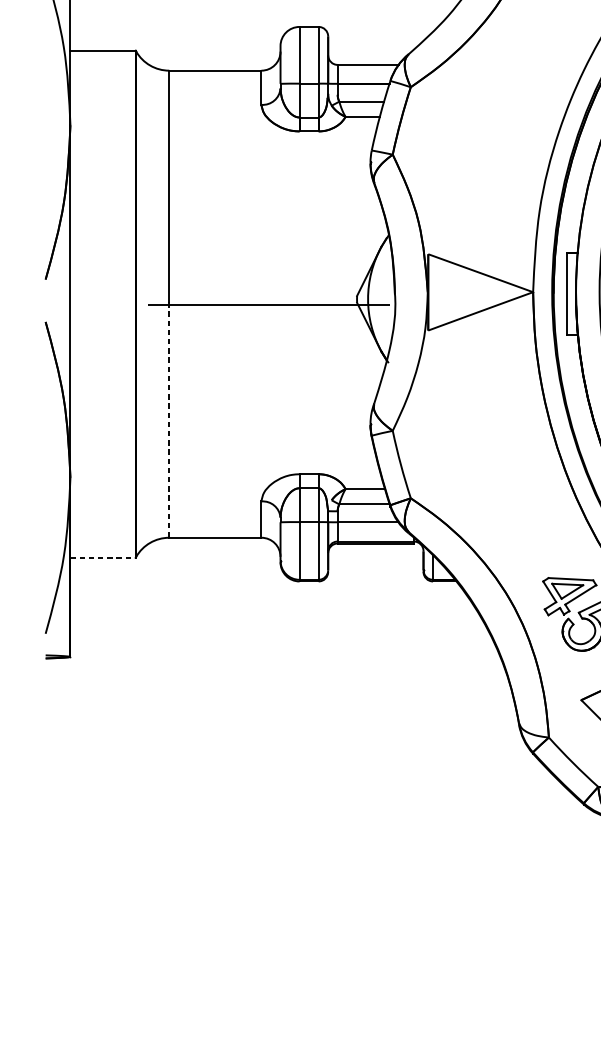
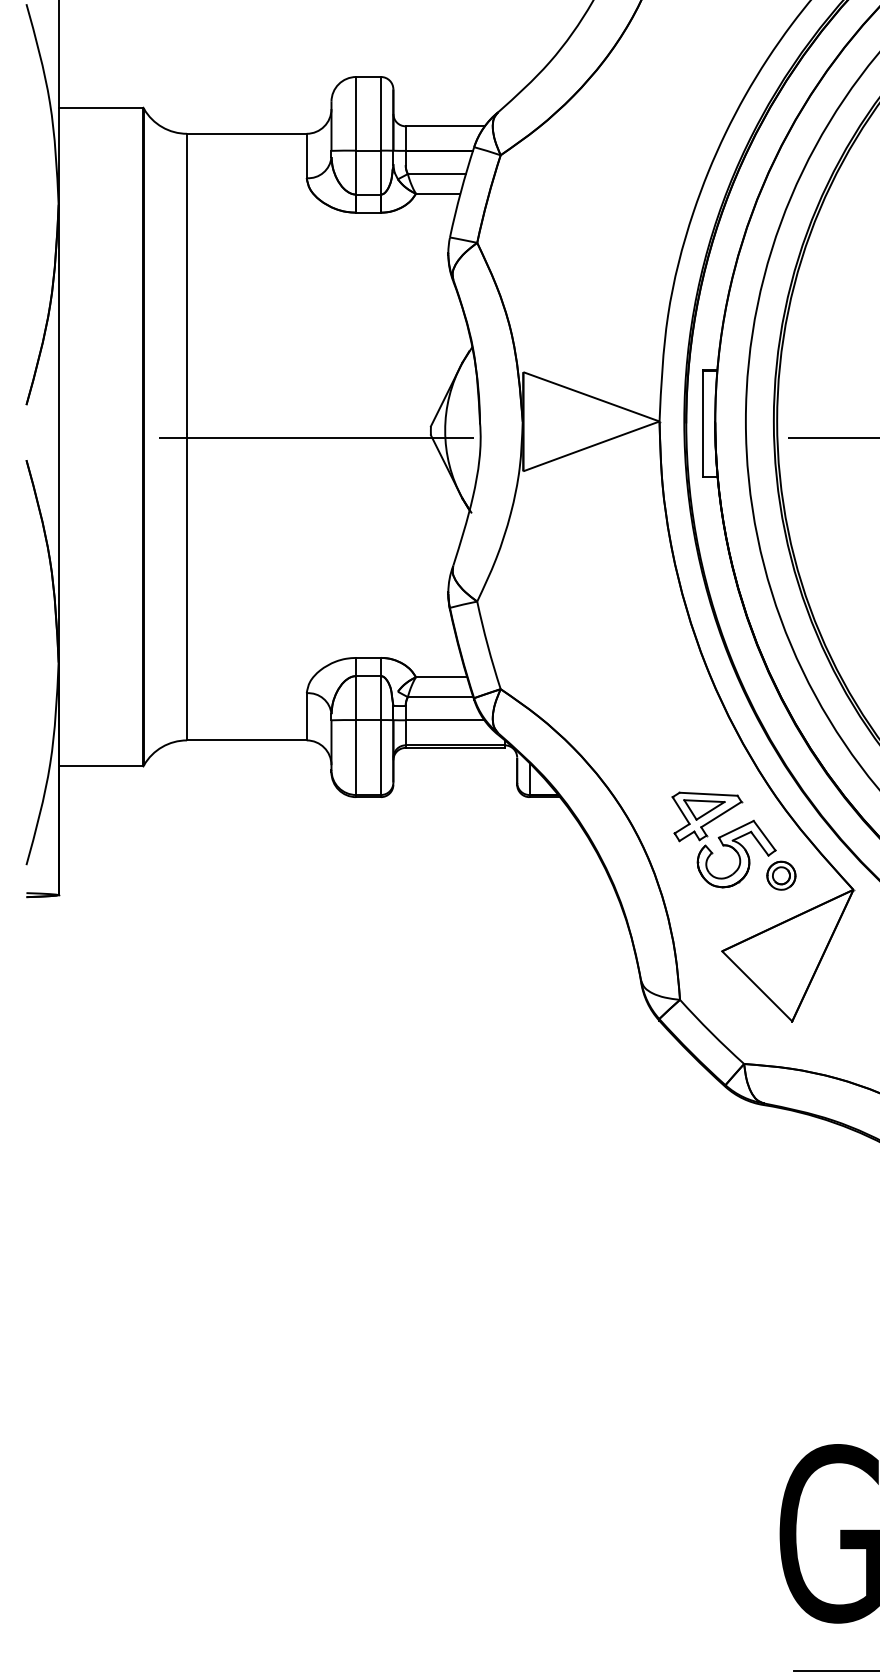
line: (168, 420) -> (186, 587), dashed -> solid
line: (103, 557) -> (101, 766), dashed -> solid

